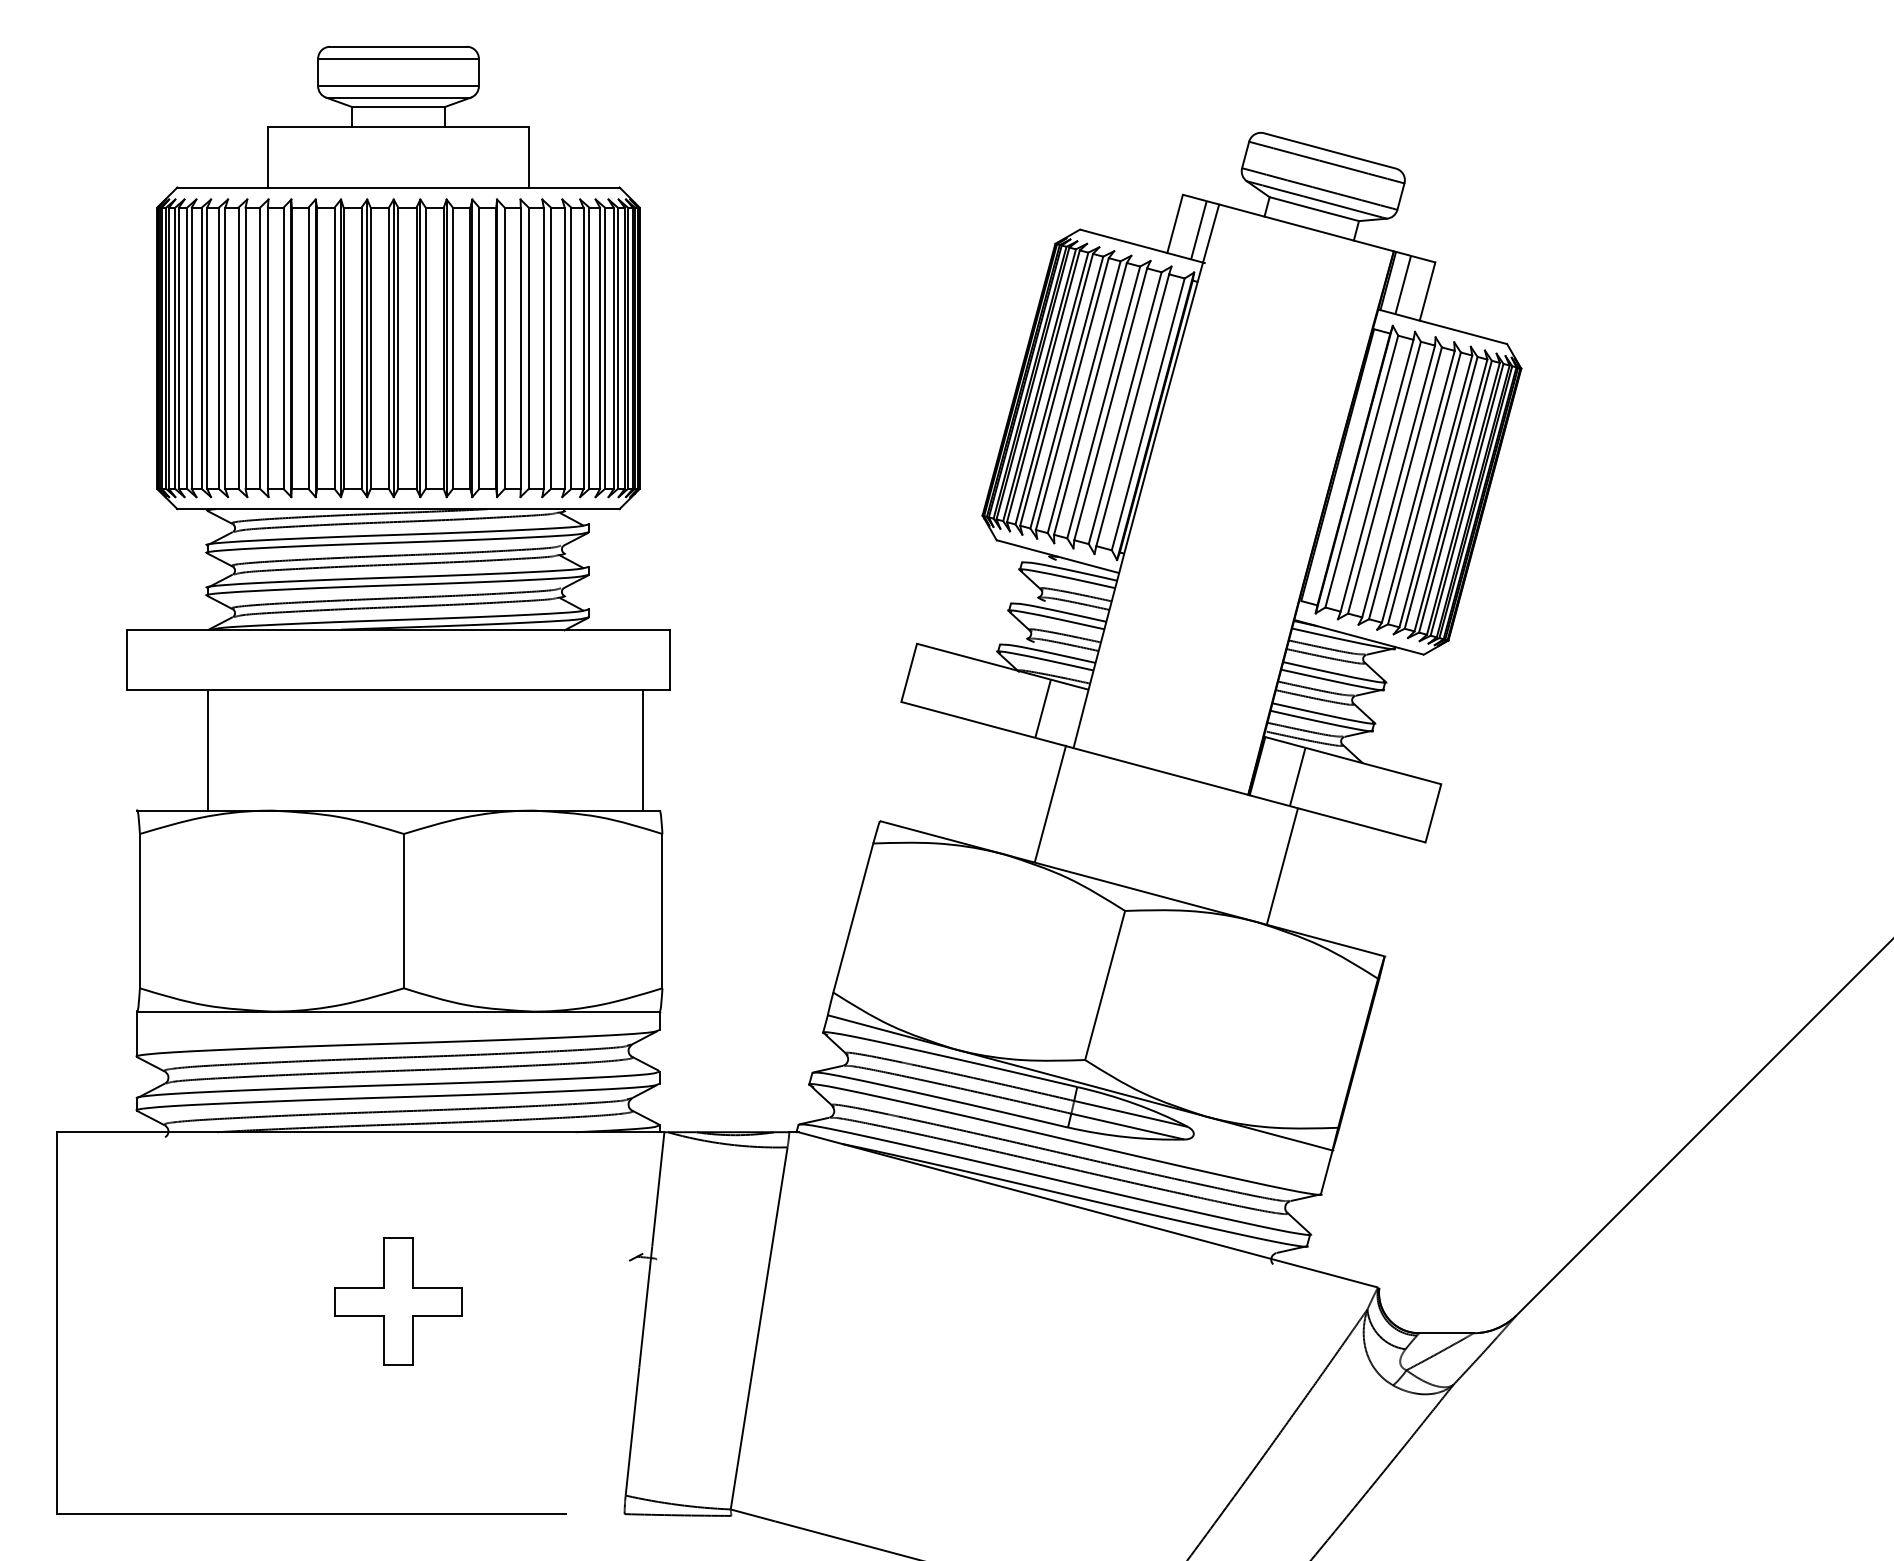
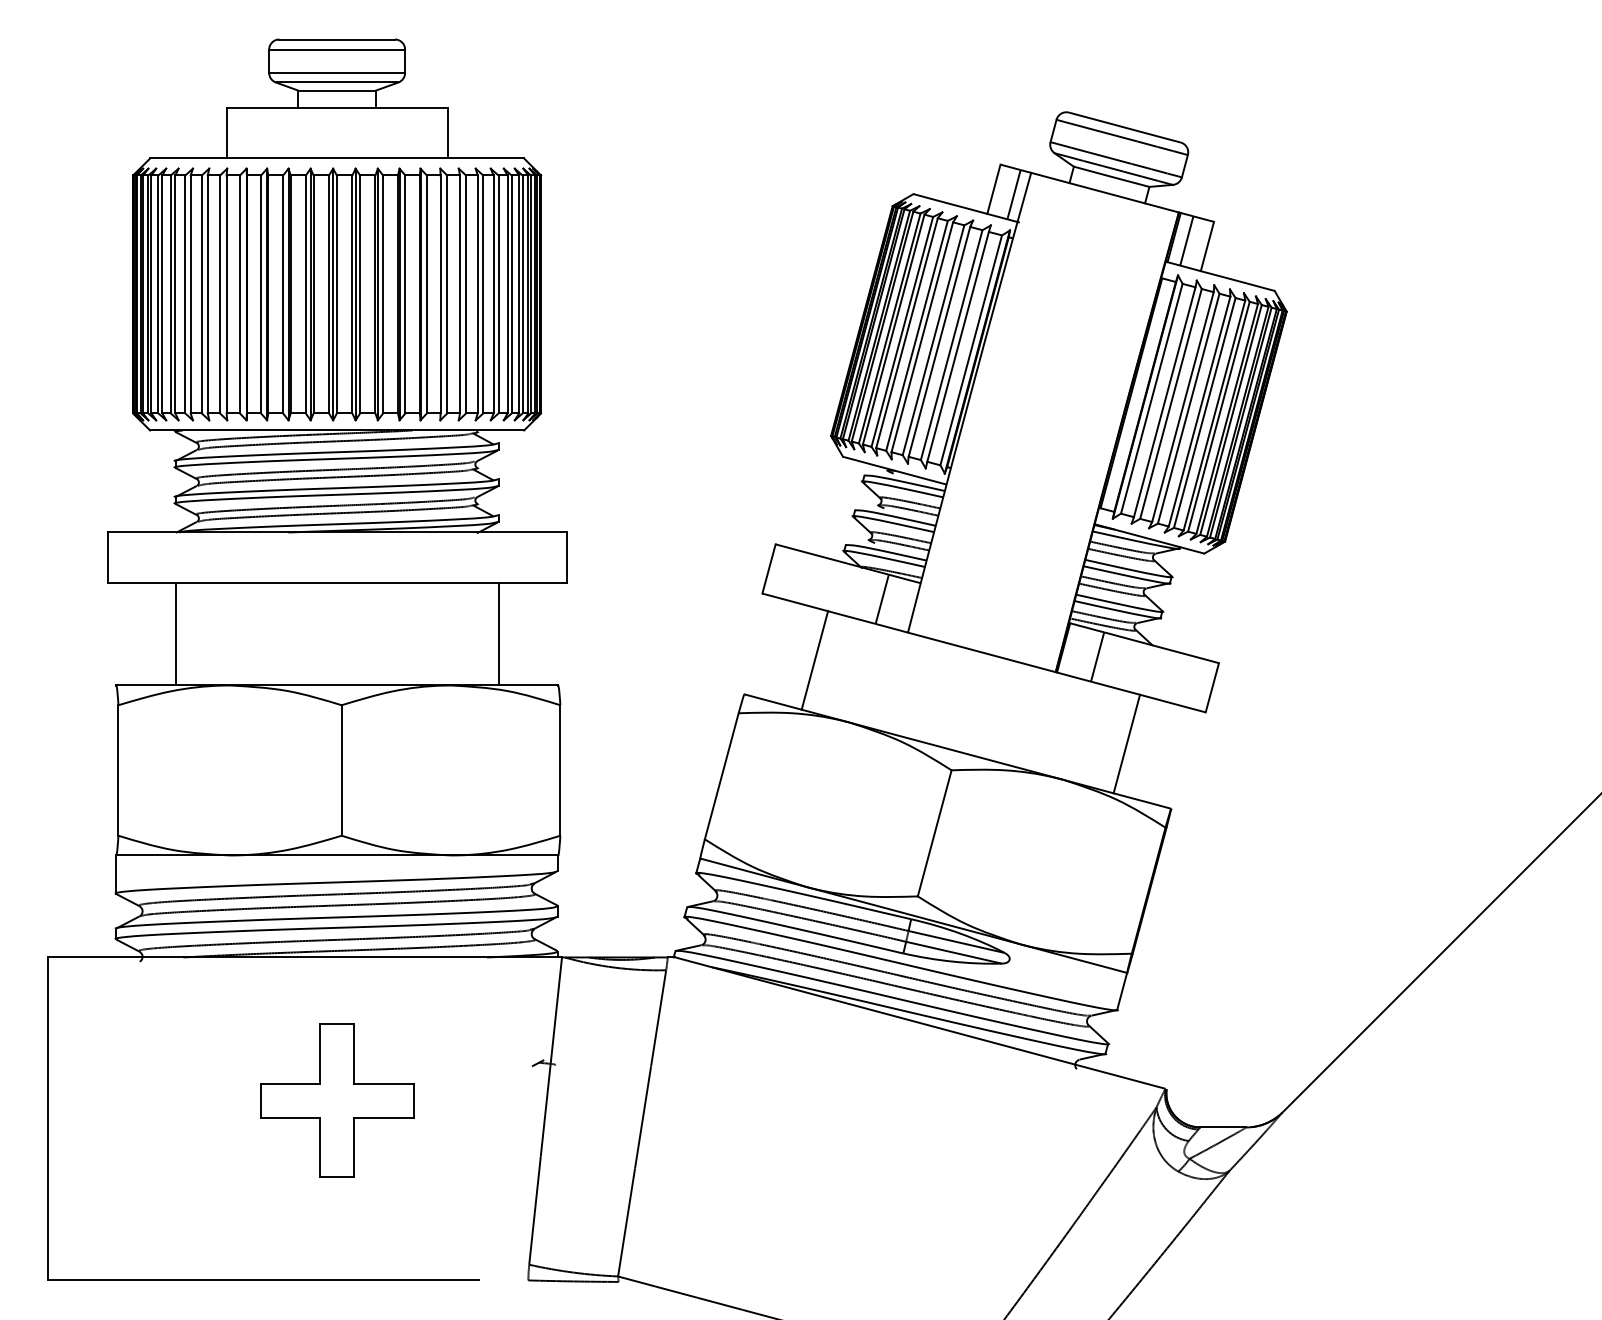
line: (643, 750) -> (498, 634), moved
line: (1050, 803) -> (814, 660), moved
line: (1281, 866) -> (1126, 743), moved
part: (398, 1301) -> (337, 1100), size x1.43

